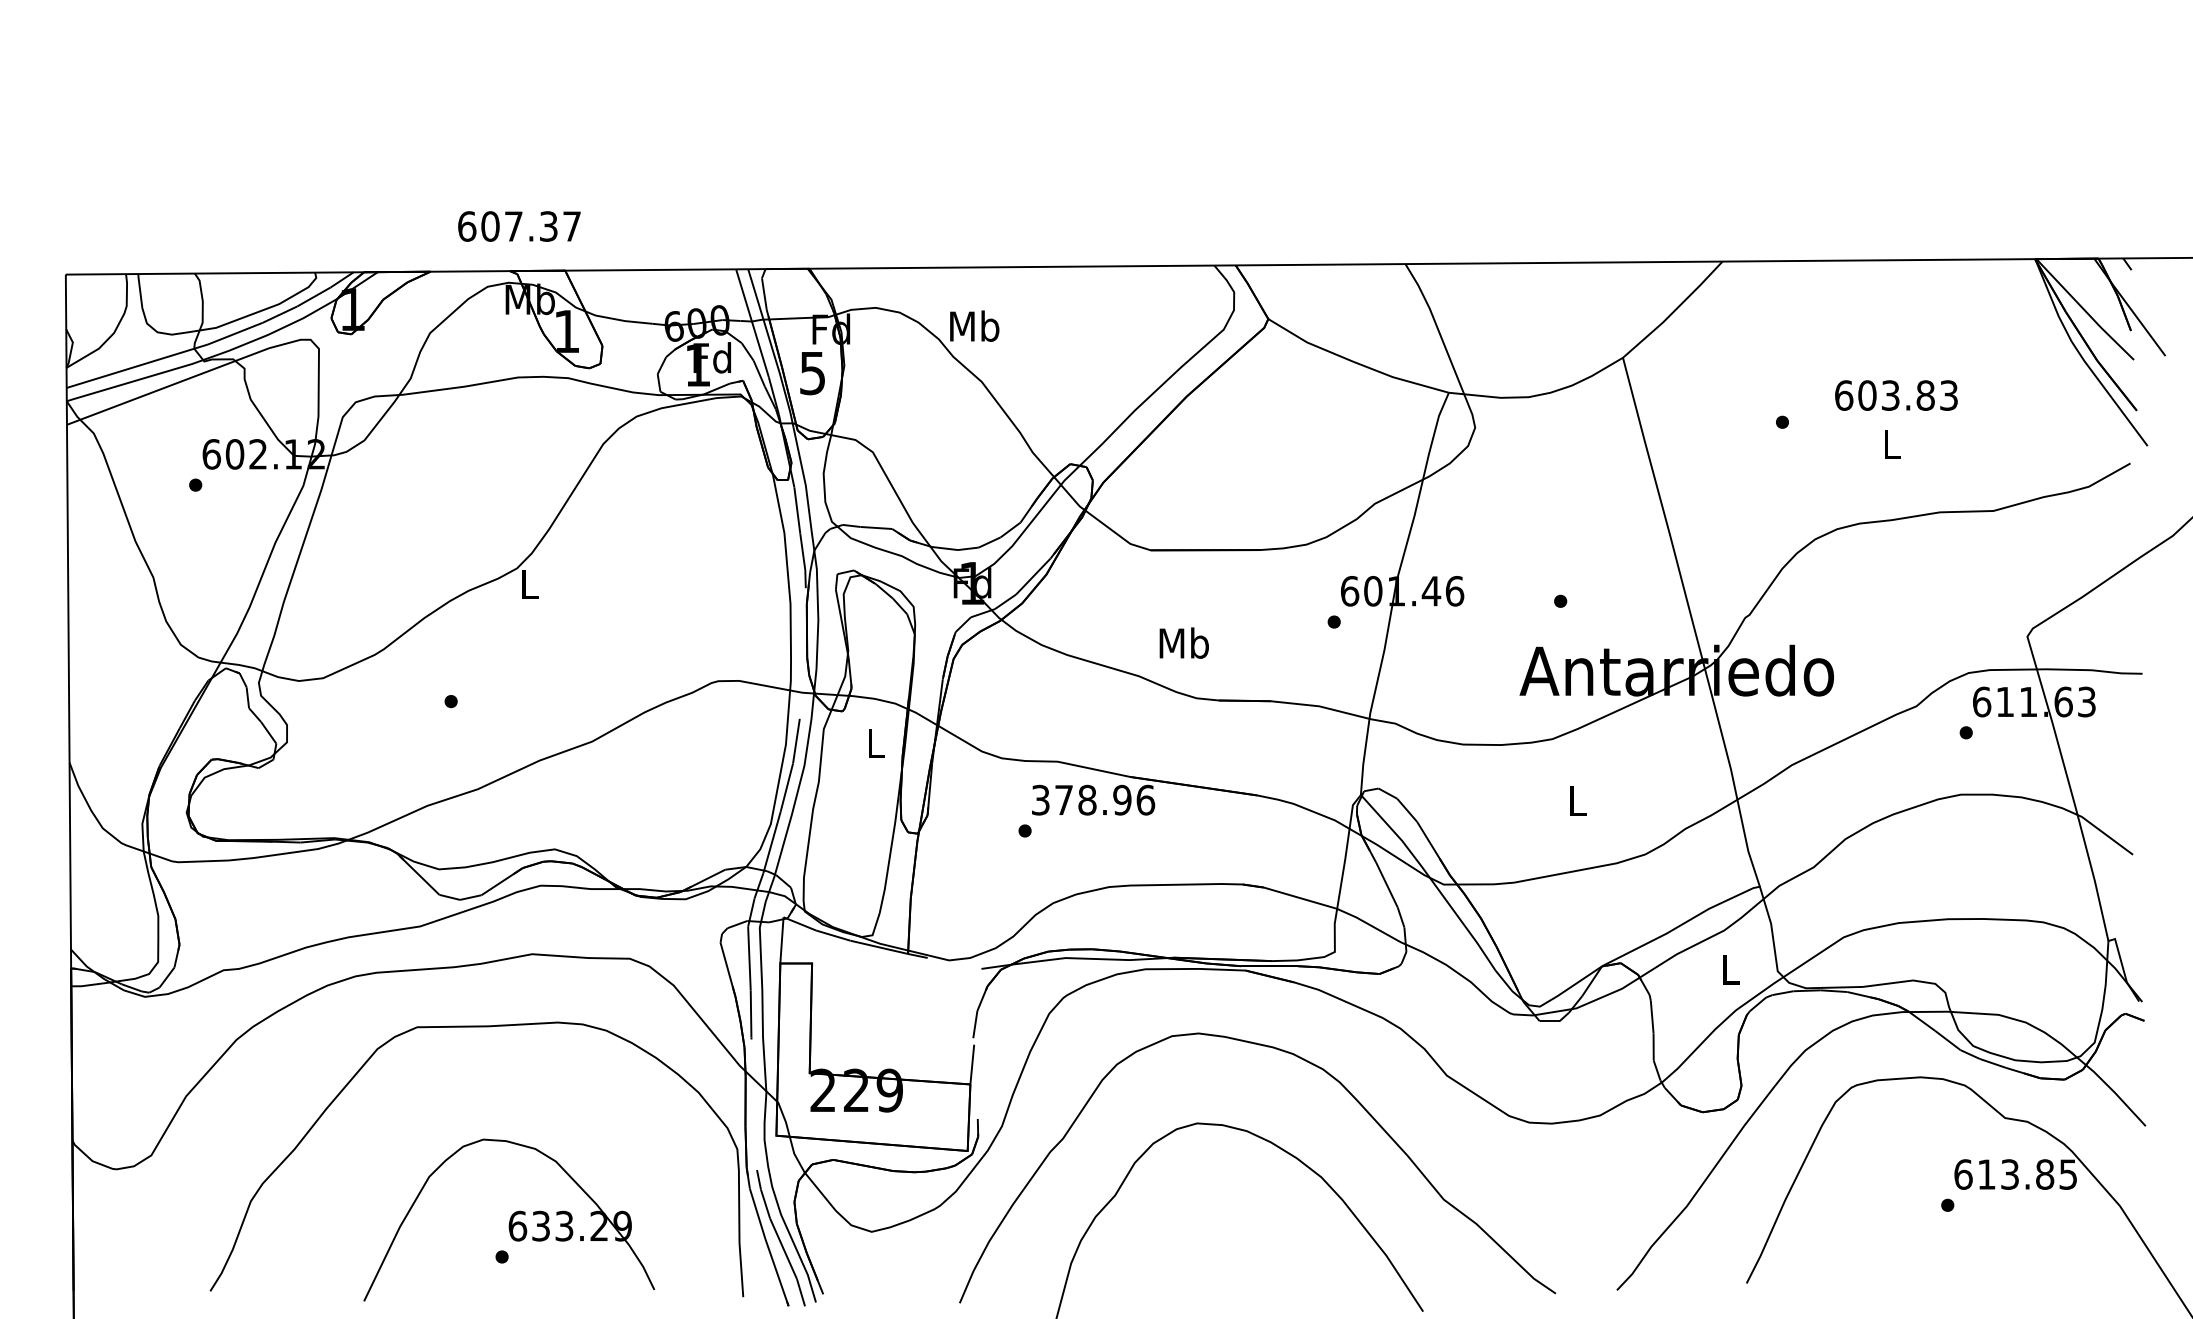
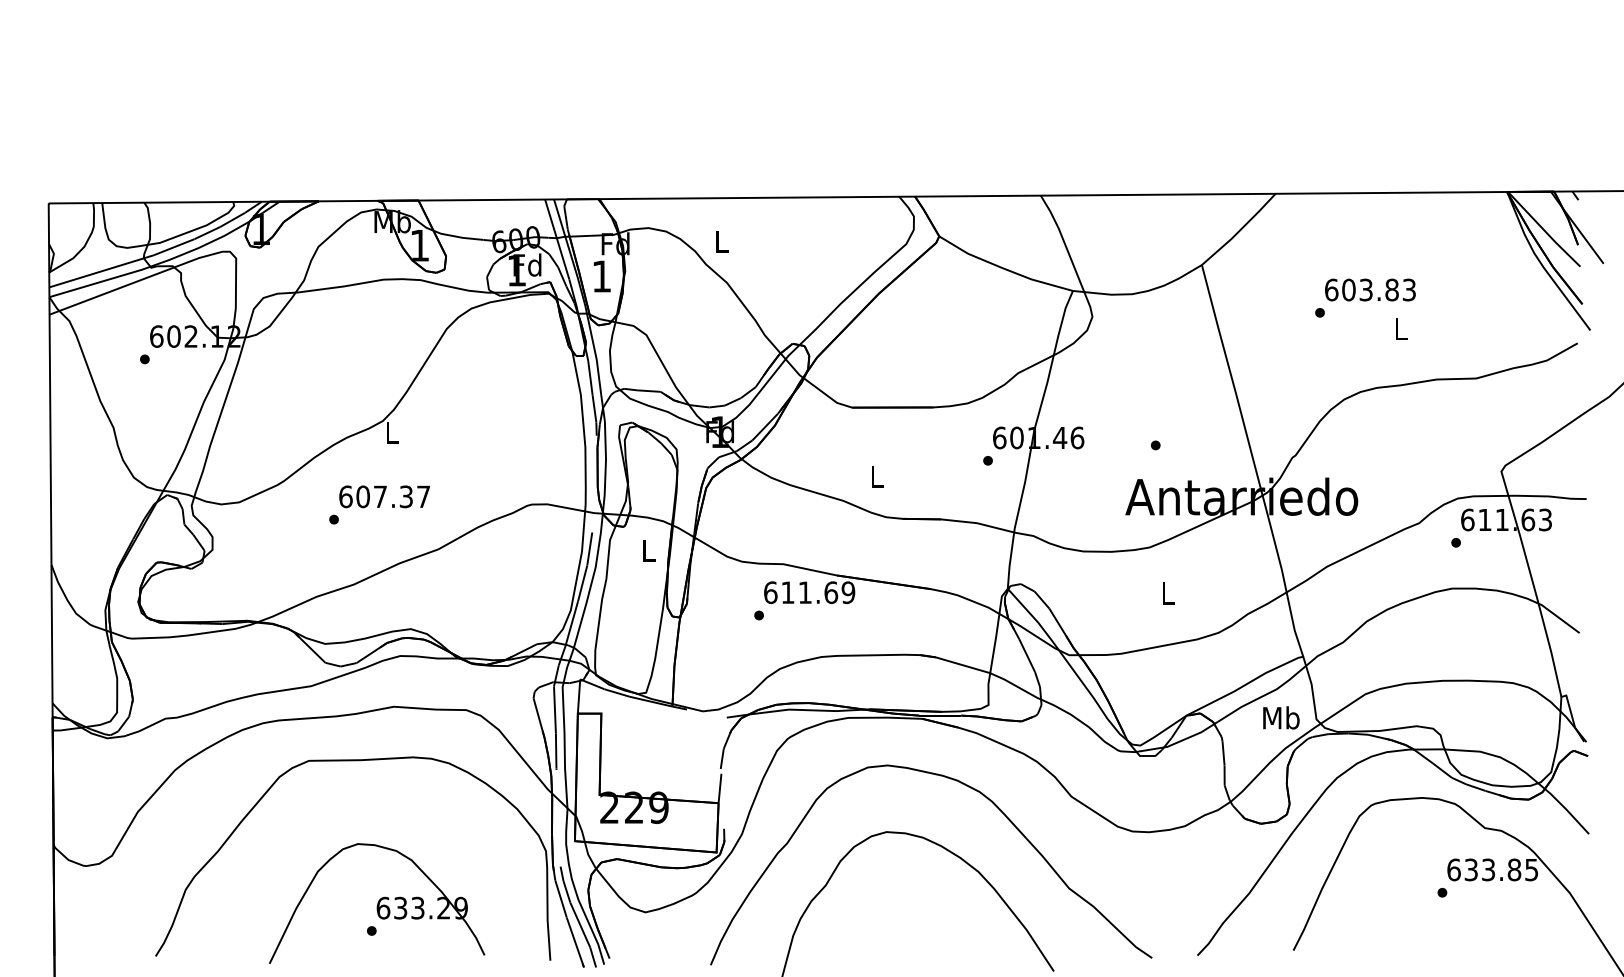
text: (519, 226) -> (384, 496), moved
text: (974, 325) -> (721, 241), Mb -> L
text: (812, 373) -> (601, 276), 5 -> 1
text: (1896, 394) -> (1370, 289), moved
text: (1183, 641) -> (876, 475), Mb -> L
text: (1093, 799) -> (809, 592), 378.96 -> 611.69
text: (1730, 968) -> (1281, 717), L -> Mb
text: (1985, 1173) -> (1470, 869), 613.85 -> 633.85

